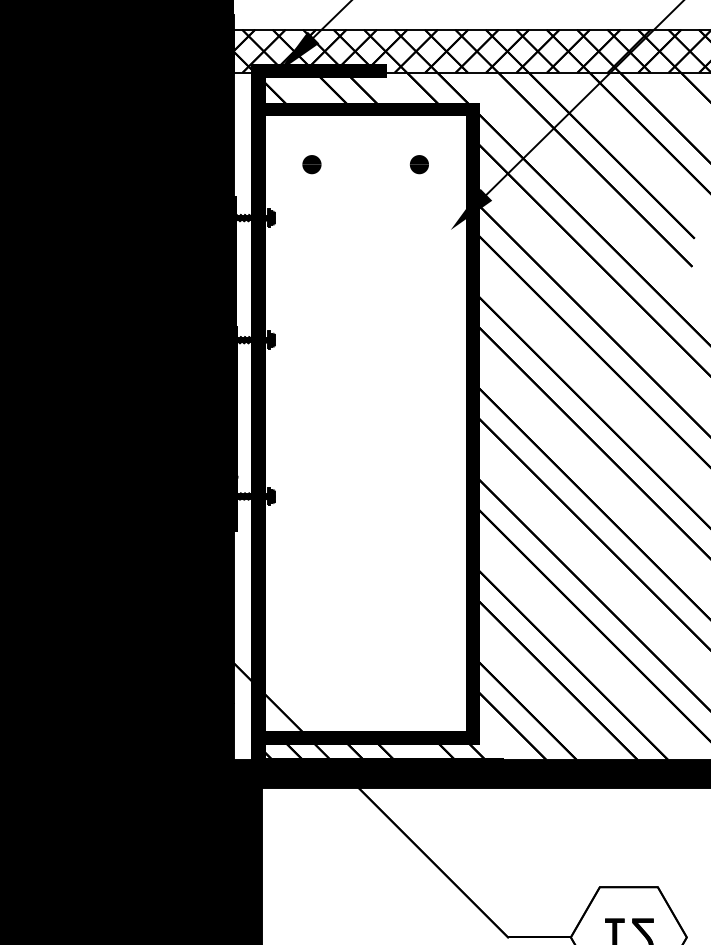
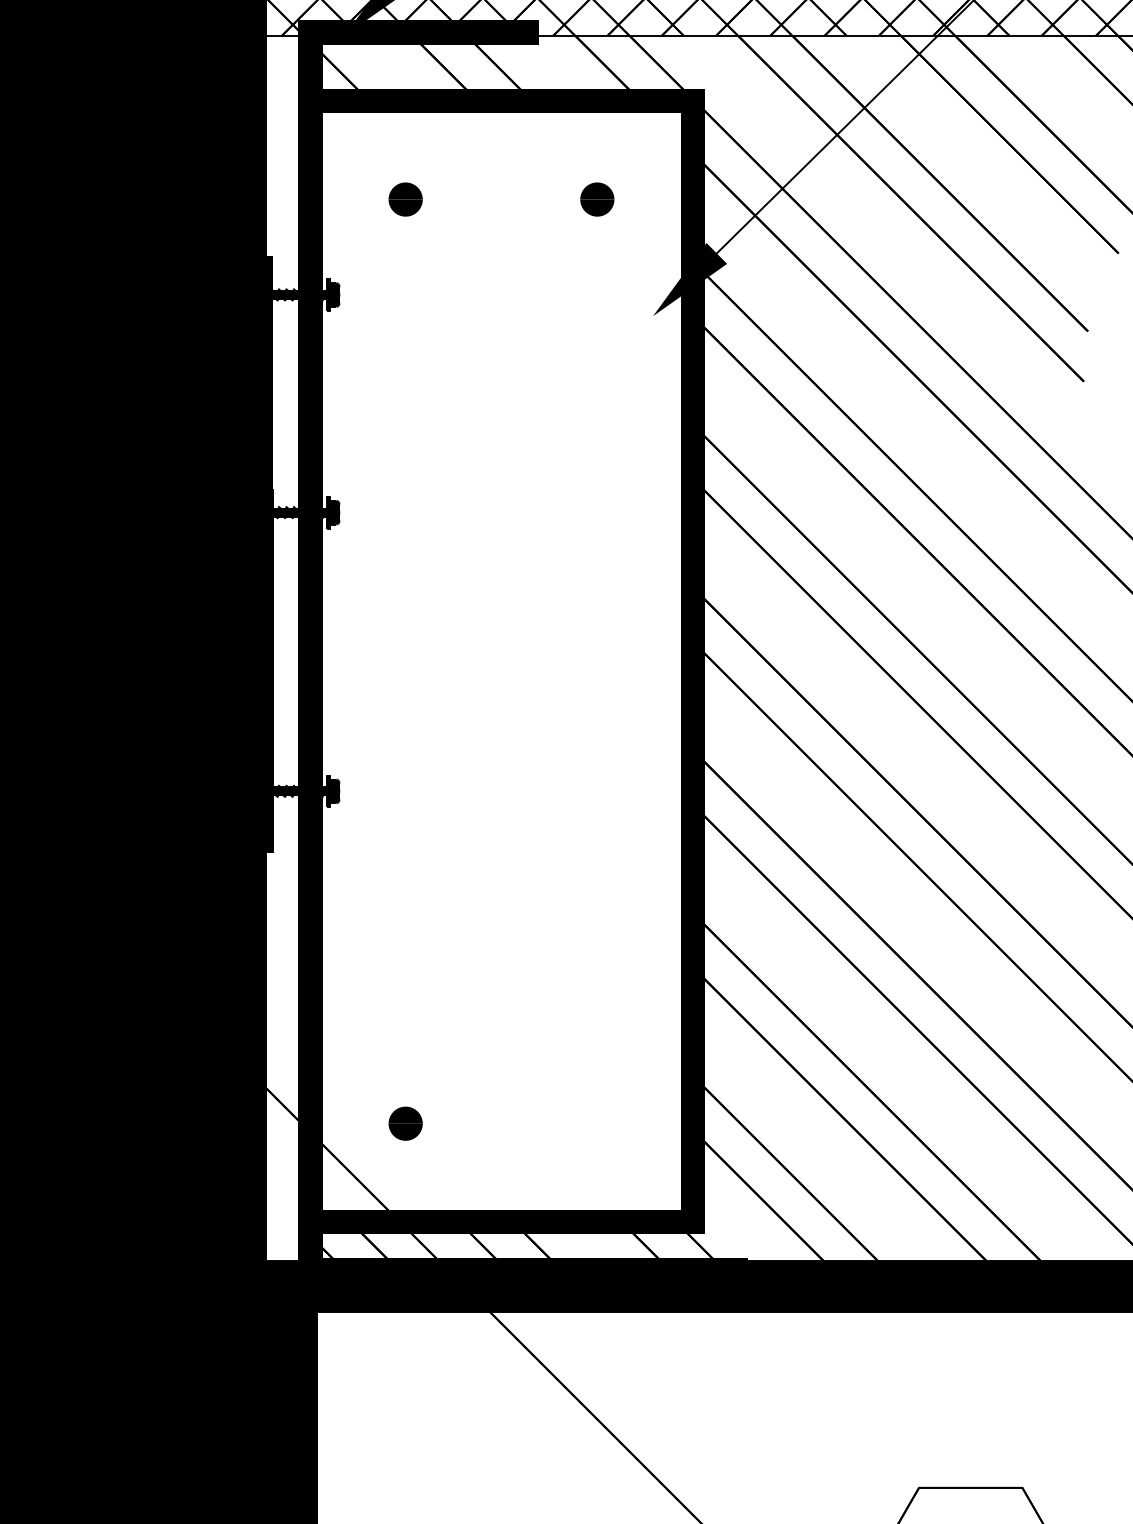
part: (311, 682) -> (404, 1122), added

